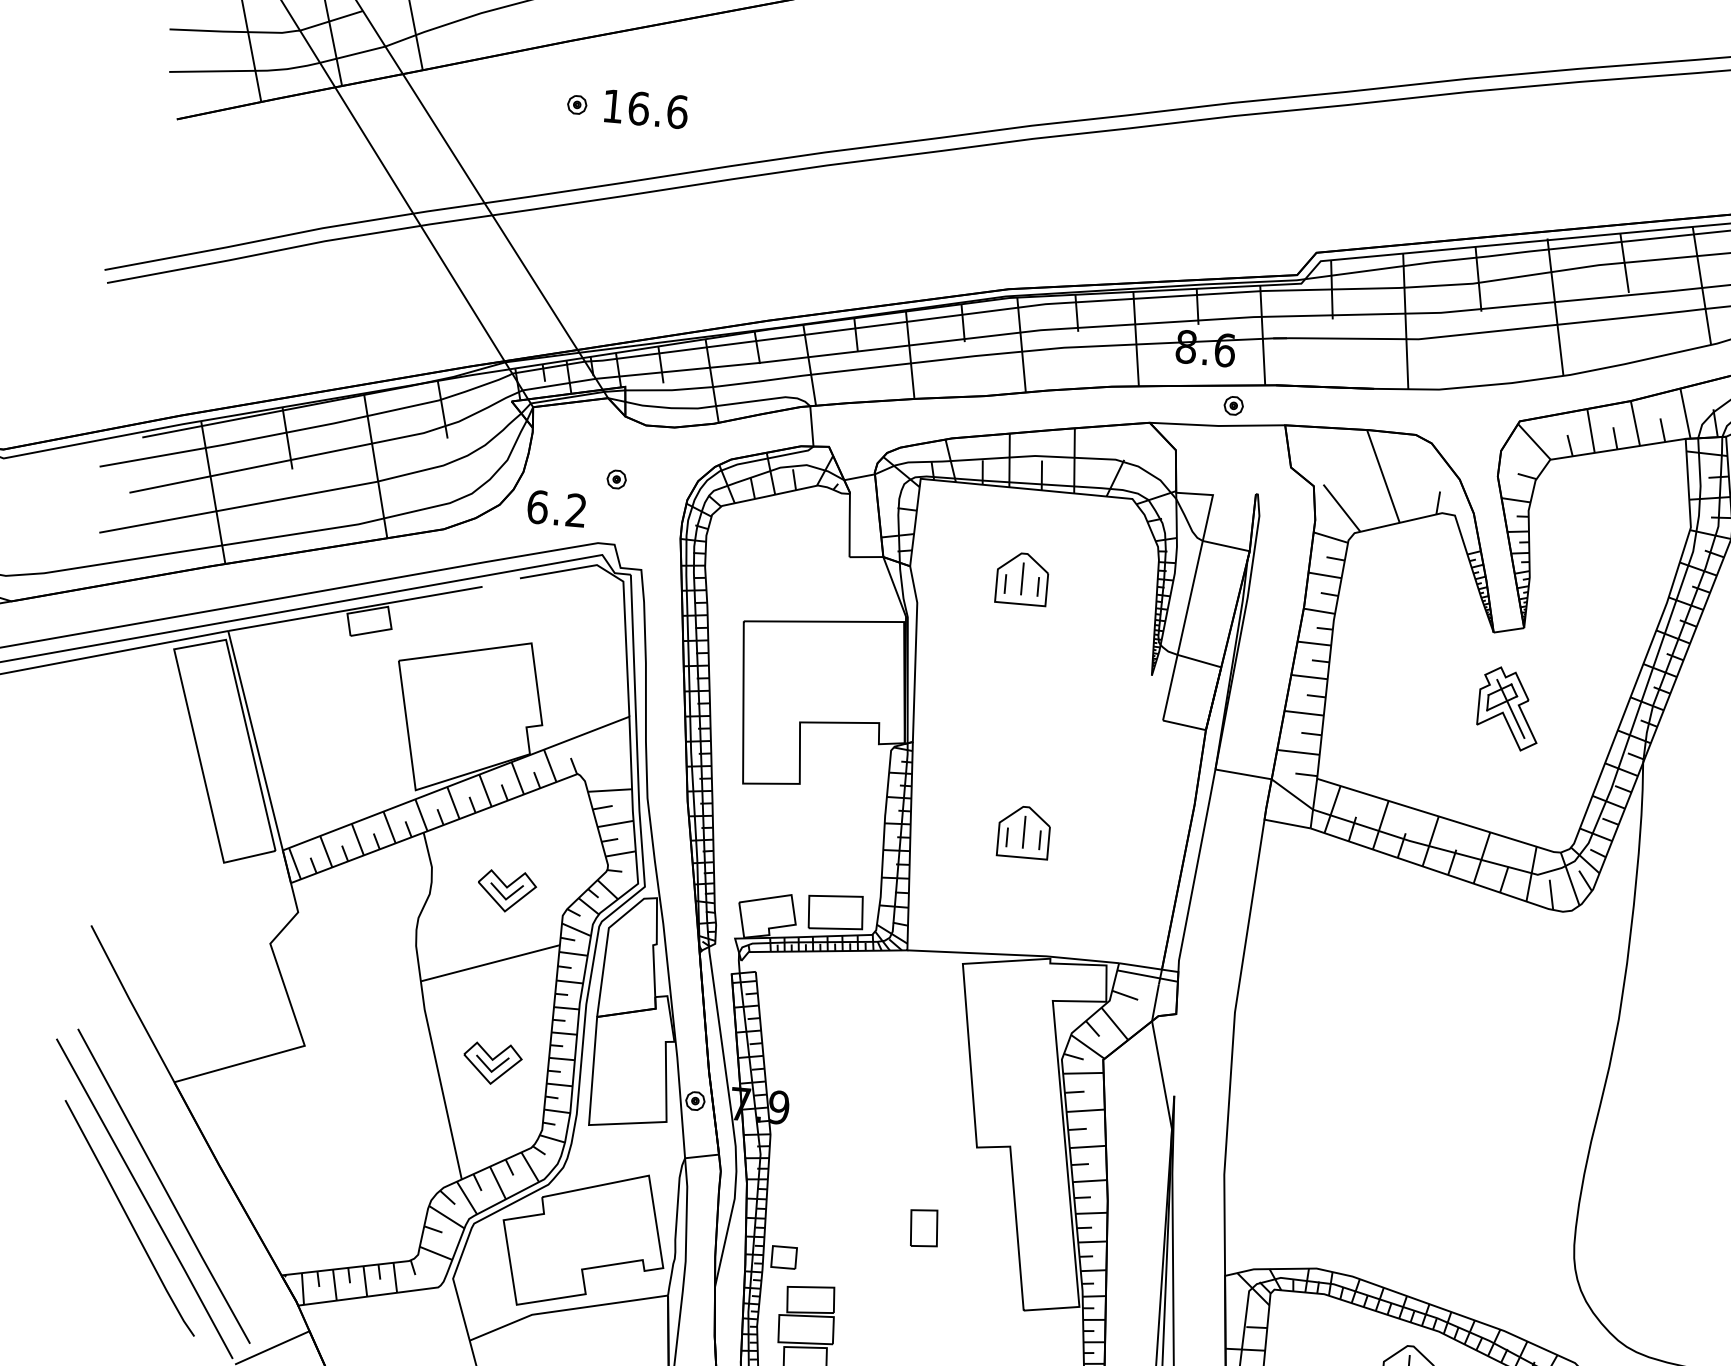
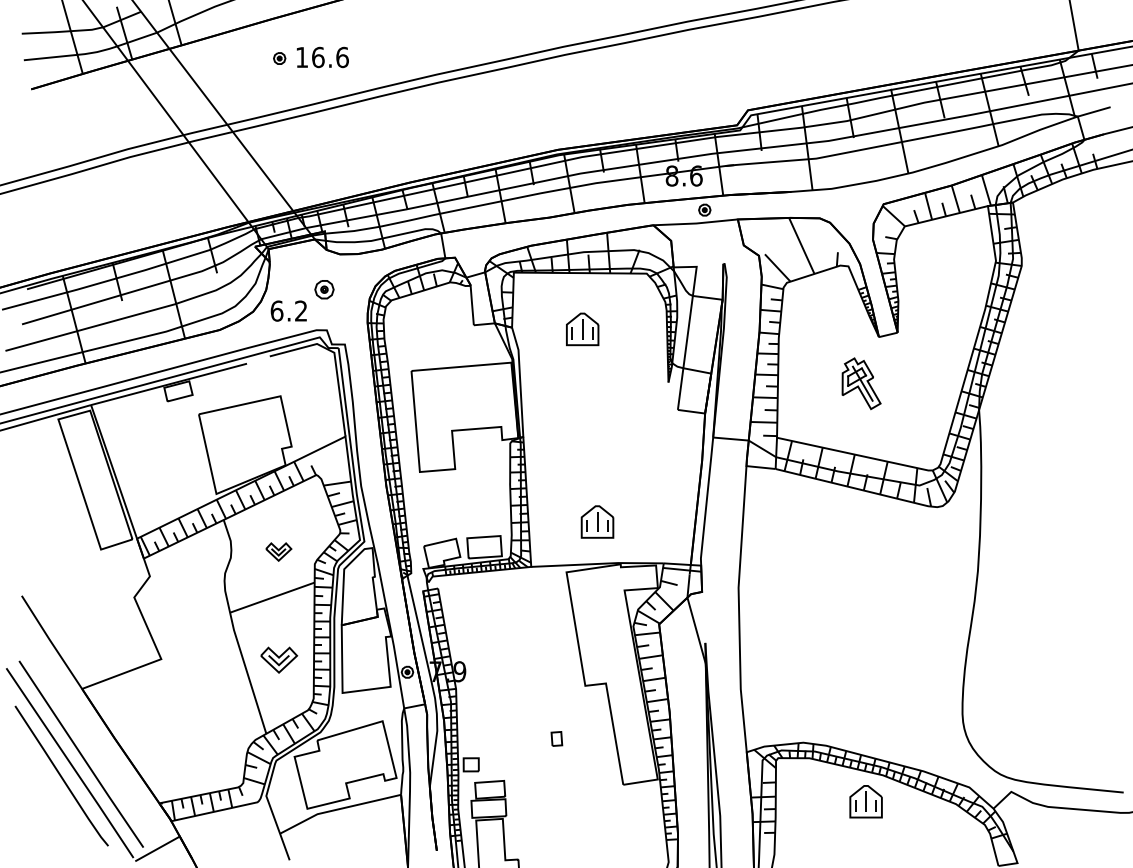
part: (616, 479) -> (324, 289), size x1.6
part: (1508, 708) -> (861, 383), moved
part: (1024, 831) -> (597, 521), moved
part: (506, 890) -> (278, 551), size x0.7
part: (923, 1227) -> (556, 738), size x0.6

